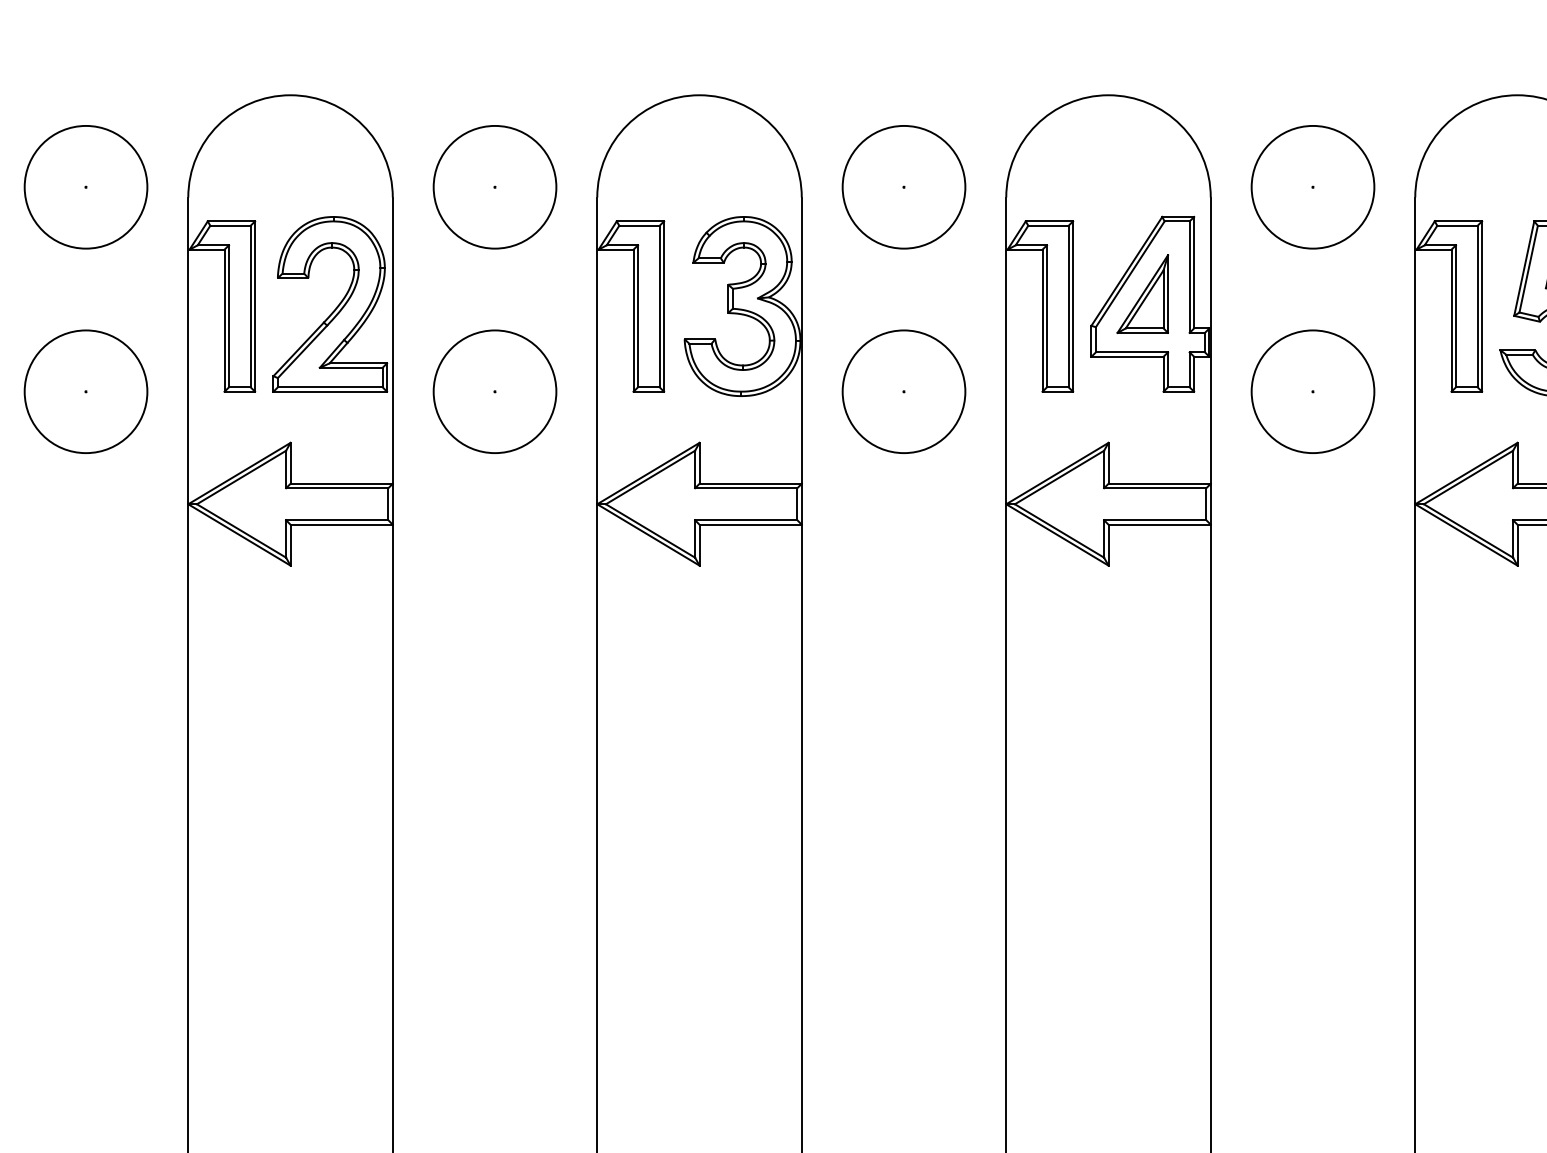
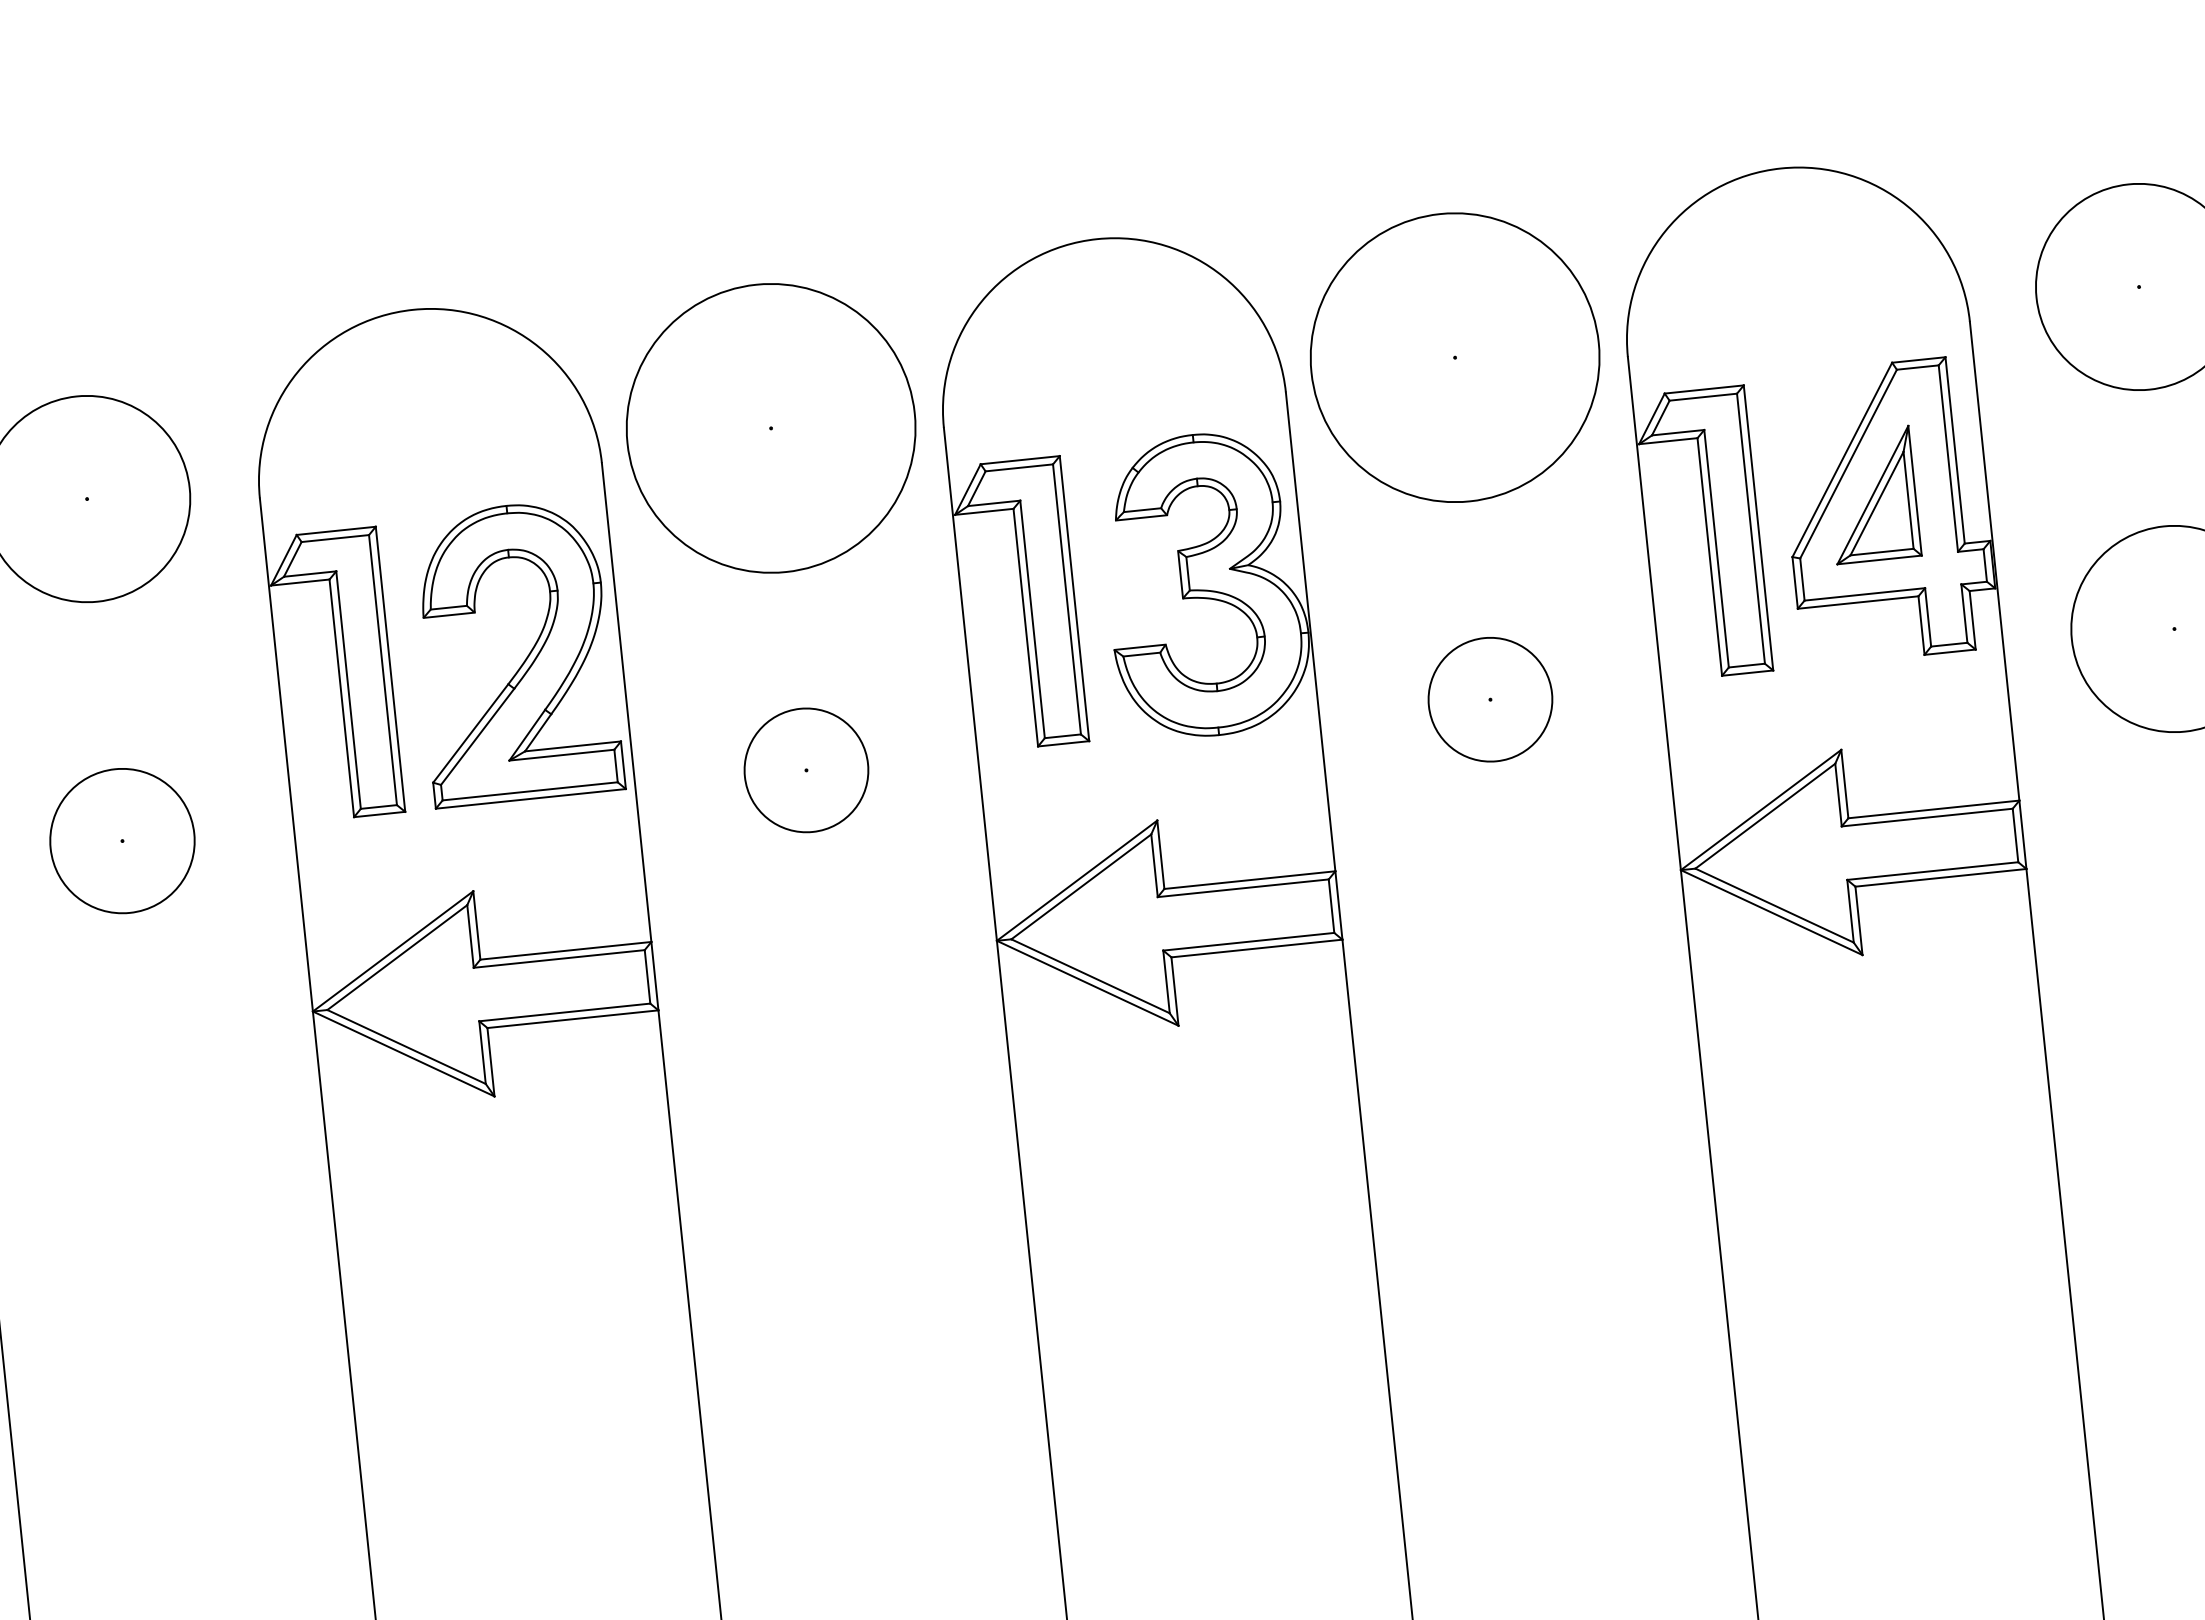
circle: (494, 186) -> (770, 427), size x1.4
circle: (903, 186) -> (1454, 356), size x1.4
circle: (85, 391) -> (121, 840), size x0.7
circle: (494, 391) -> (805, 770), size x0.6
circle: (903, 391) -> (1489, 699), size x0.6

